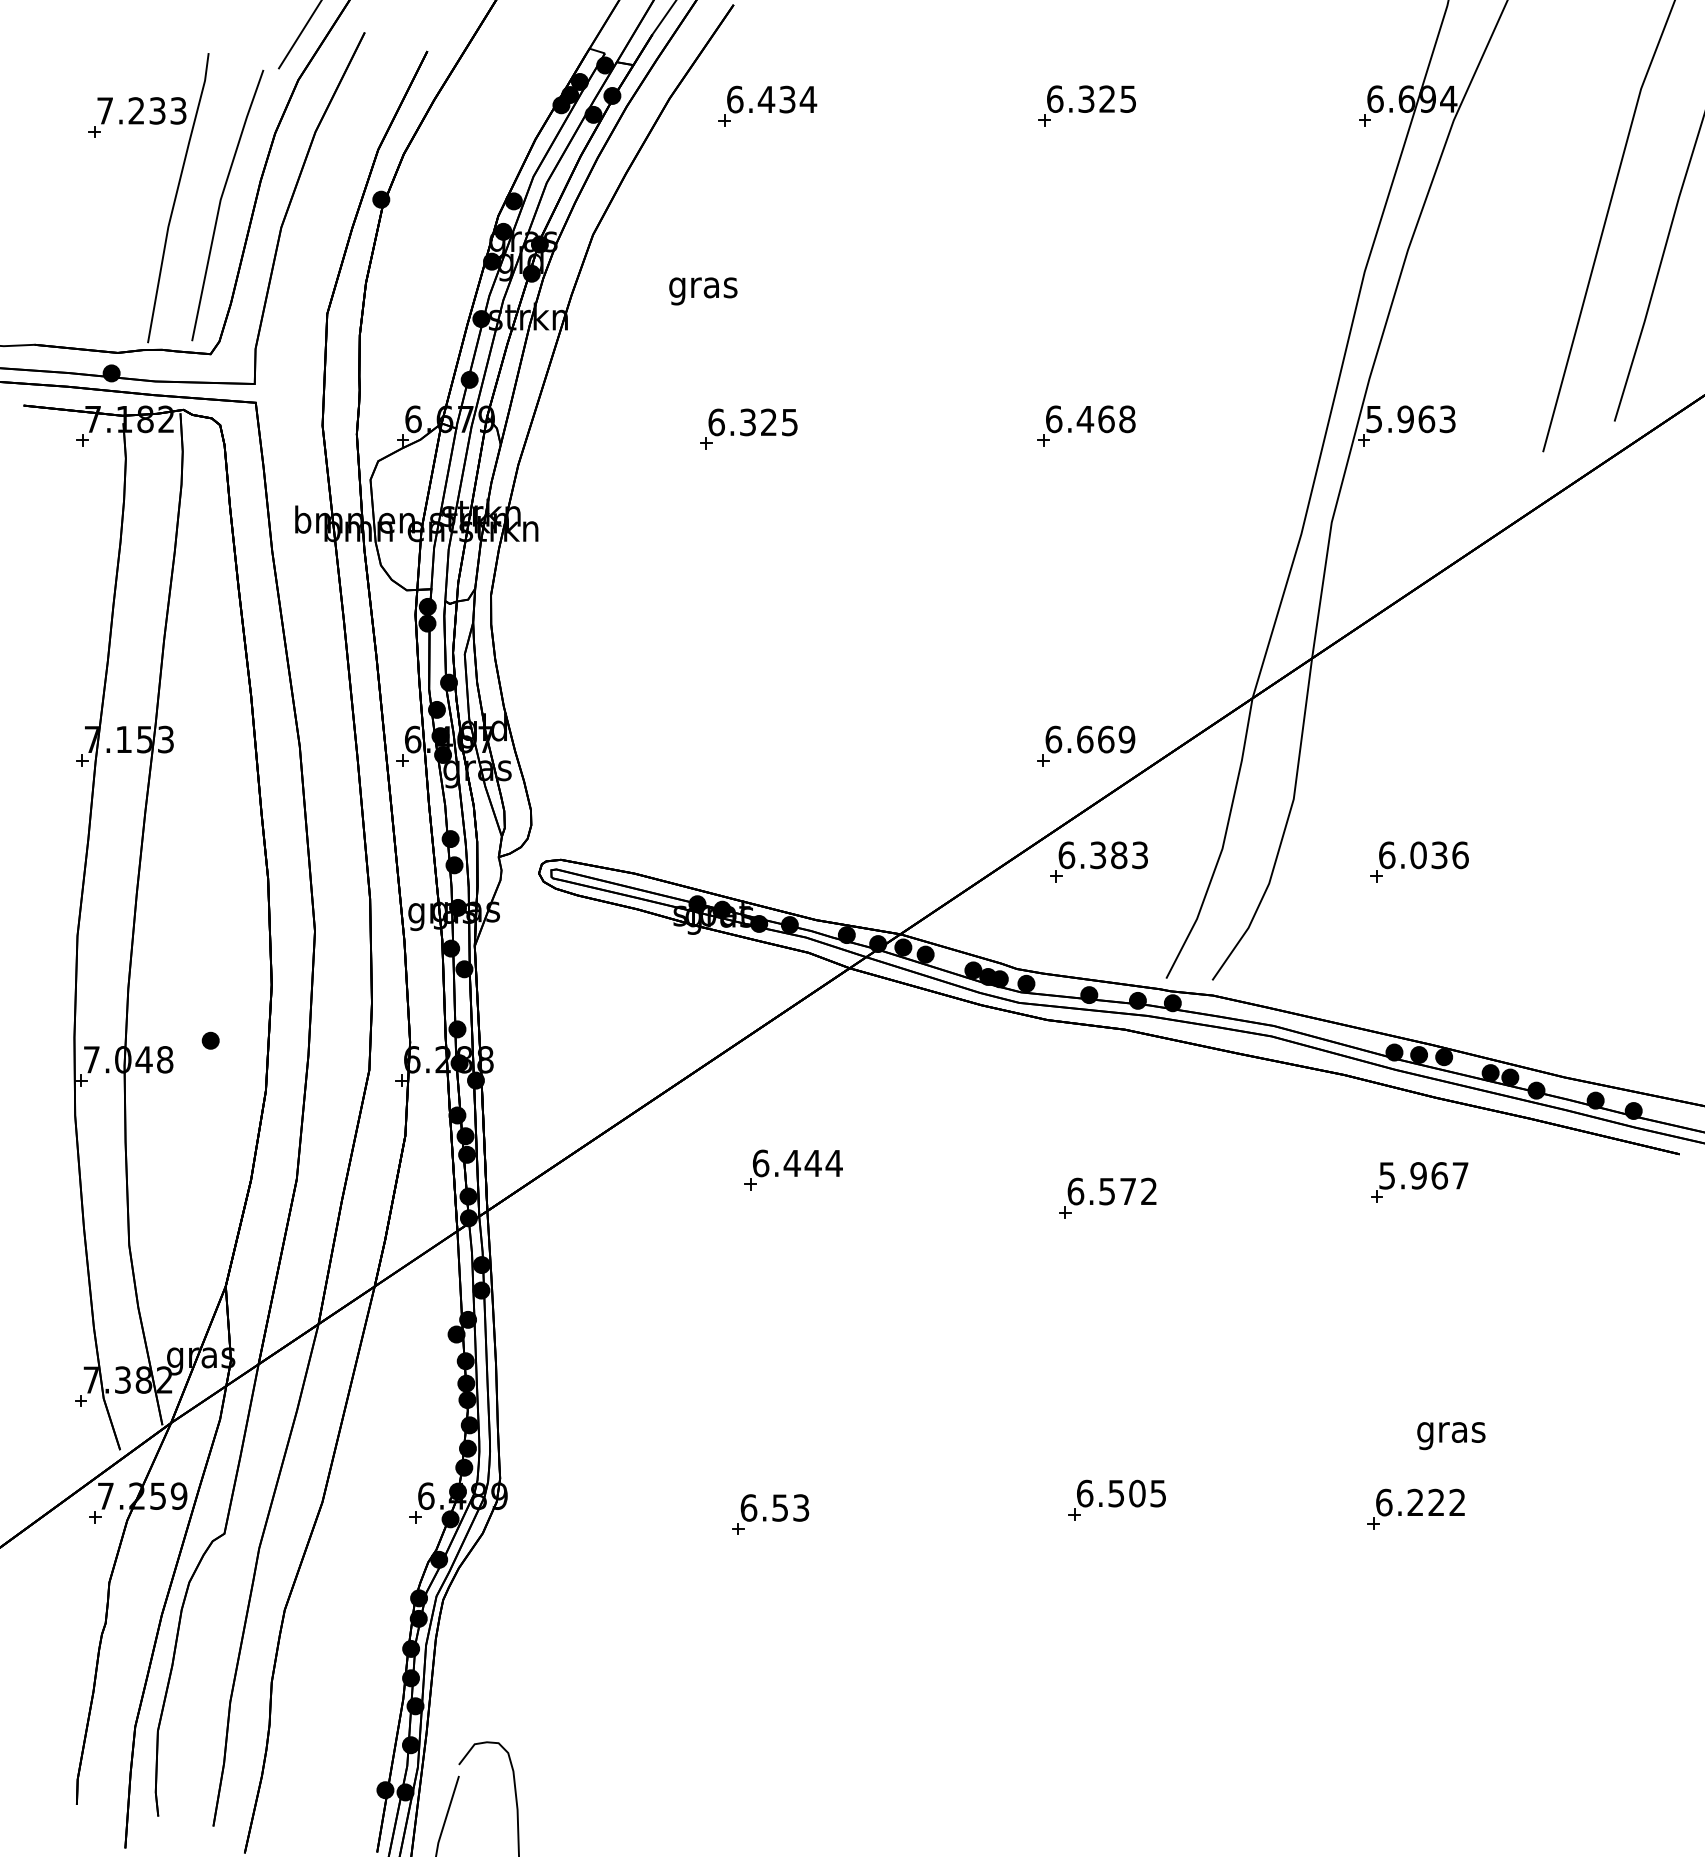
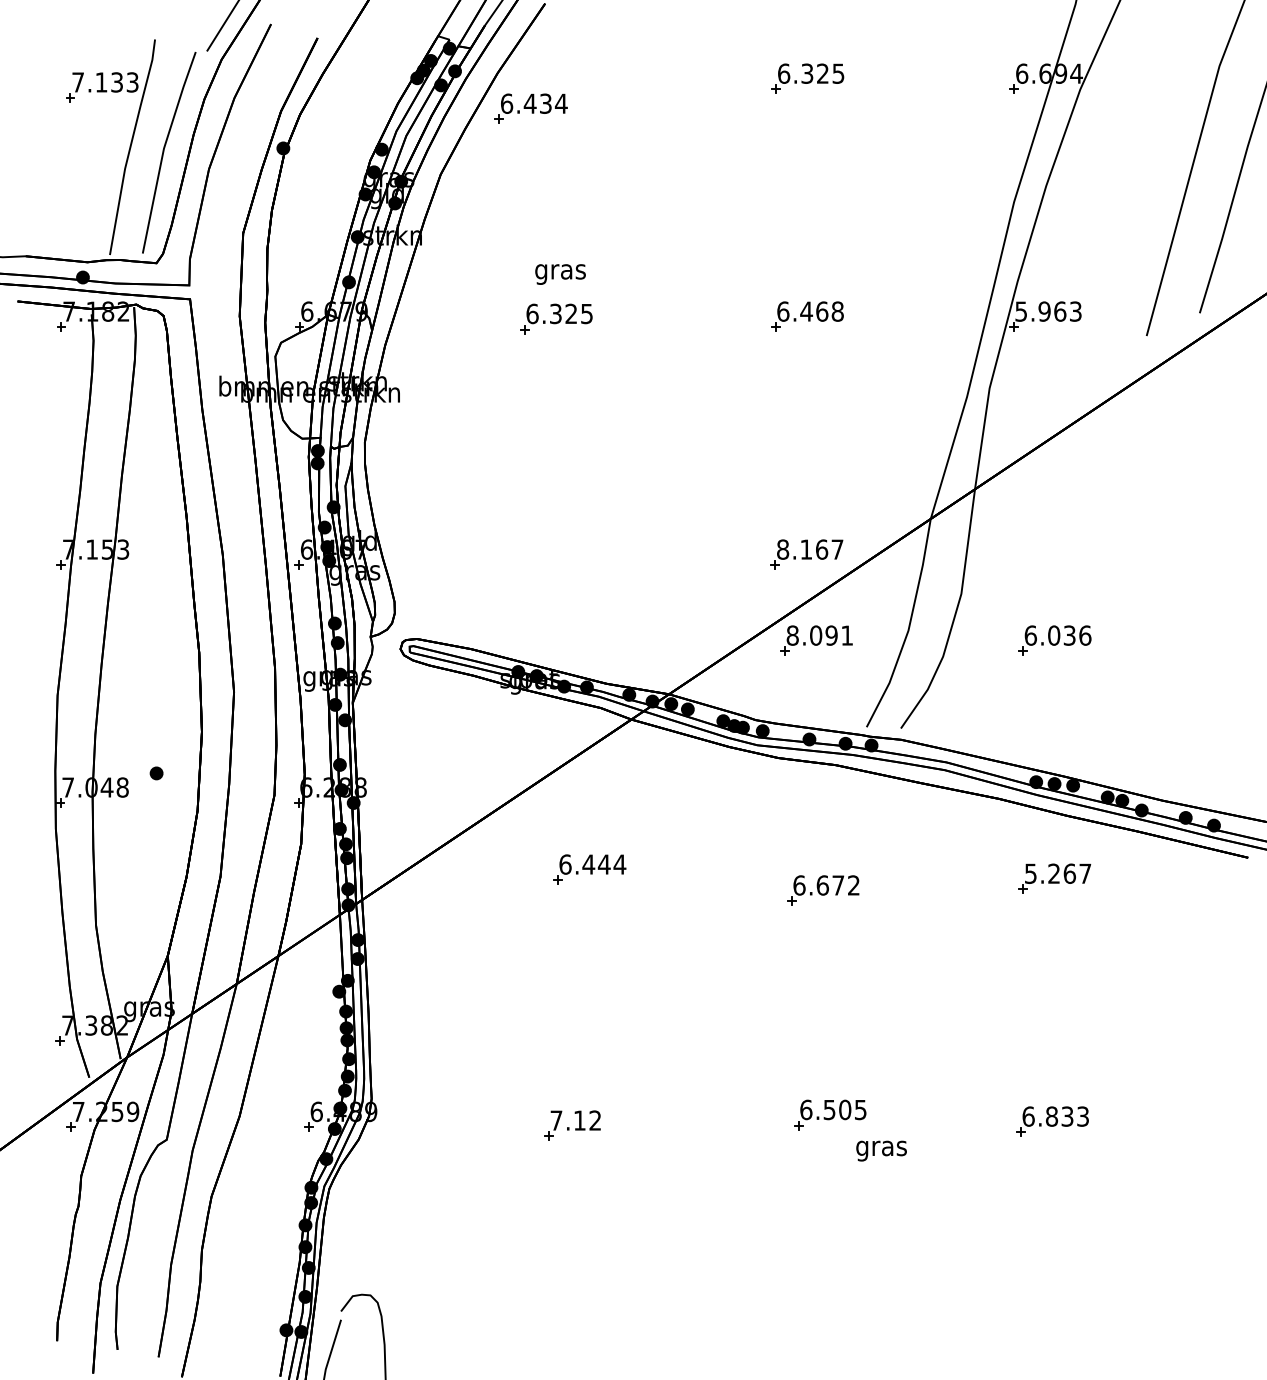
part: (767, 105) -> (530, 108), moved
text: (136, 110) -> (101, 82), 7.233 -> 7.133
text: (703, 291) -> (560, 274), moved
text: (1090, 739) -> (810, 549), 6.669 -> 8.167
text: (1102, 855) -> (819, 635), 6.383 -> 8.091
text: (1418, 1175) -> (1054, 873), 5.967 -> 5.267
text: (1107, 1191) -> (822, 885), 6.572 -> 6.672
text: (1451, 1436) -> (881, 1151), moved
text: (1436, 1502) -> (1067, 1116), 6.222 -> 6.833
text: (774, 1507) -> (575, 1120), 6.53 -> 7.12

